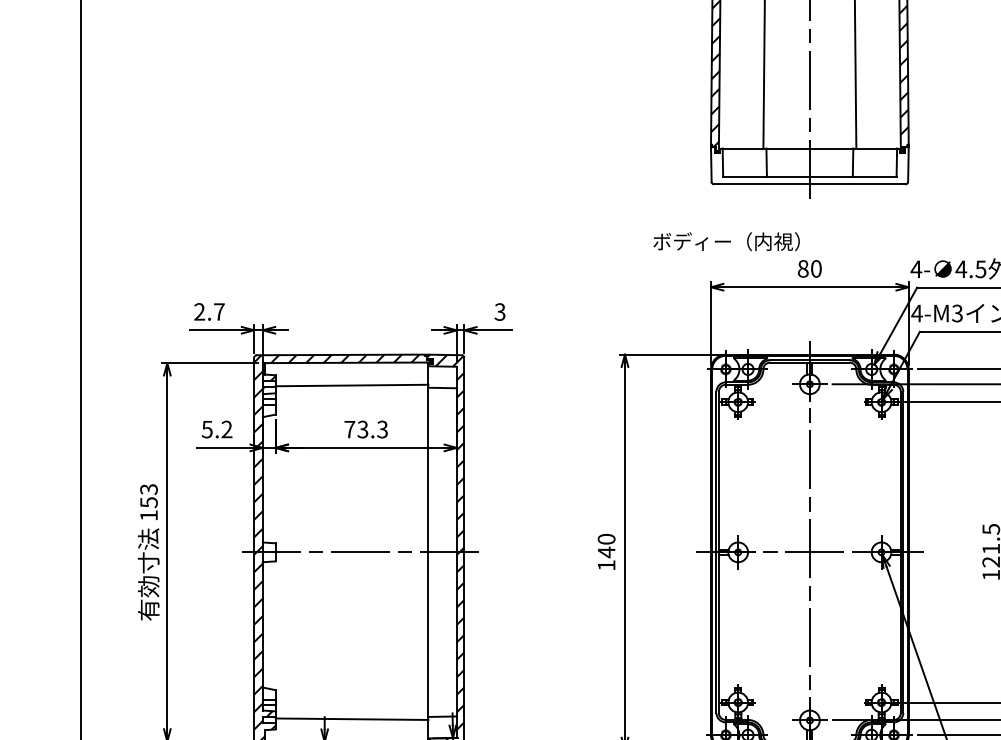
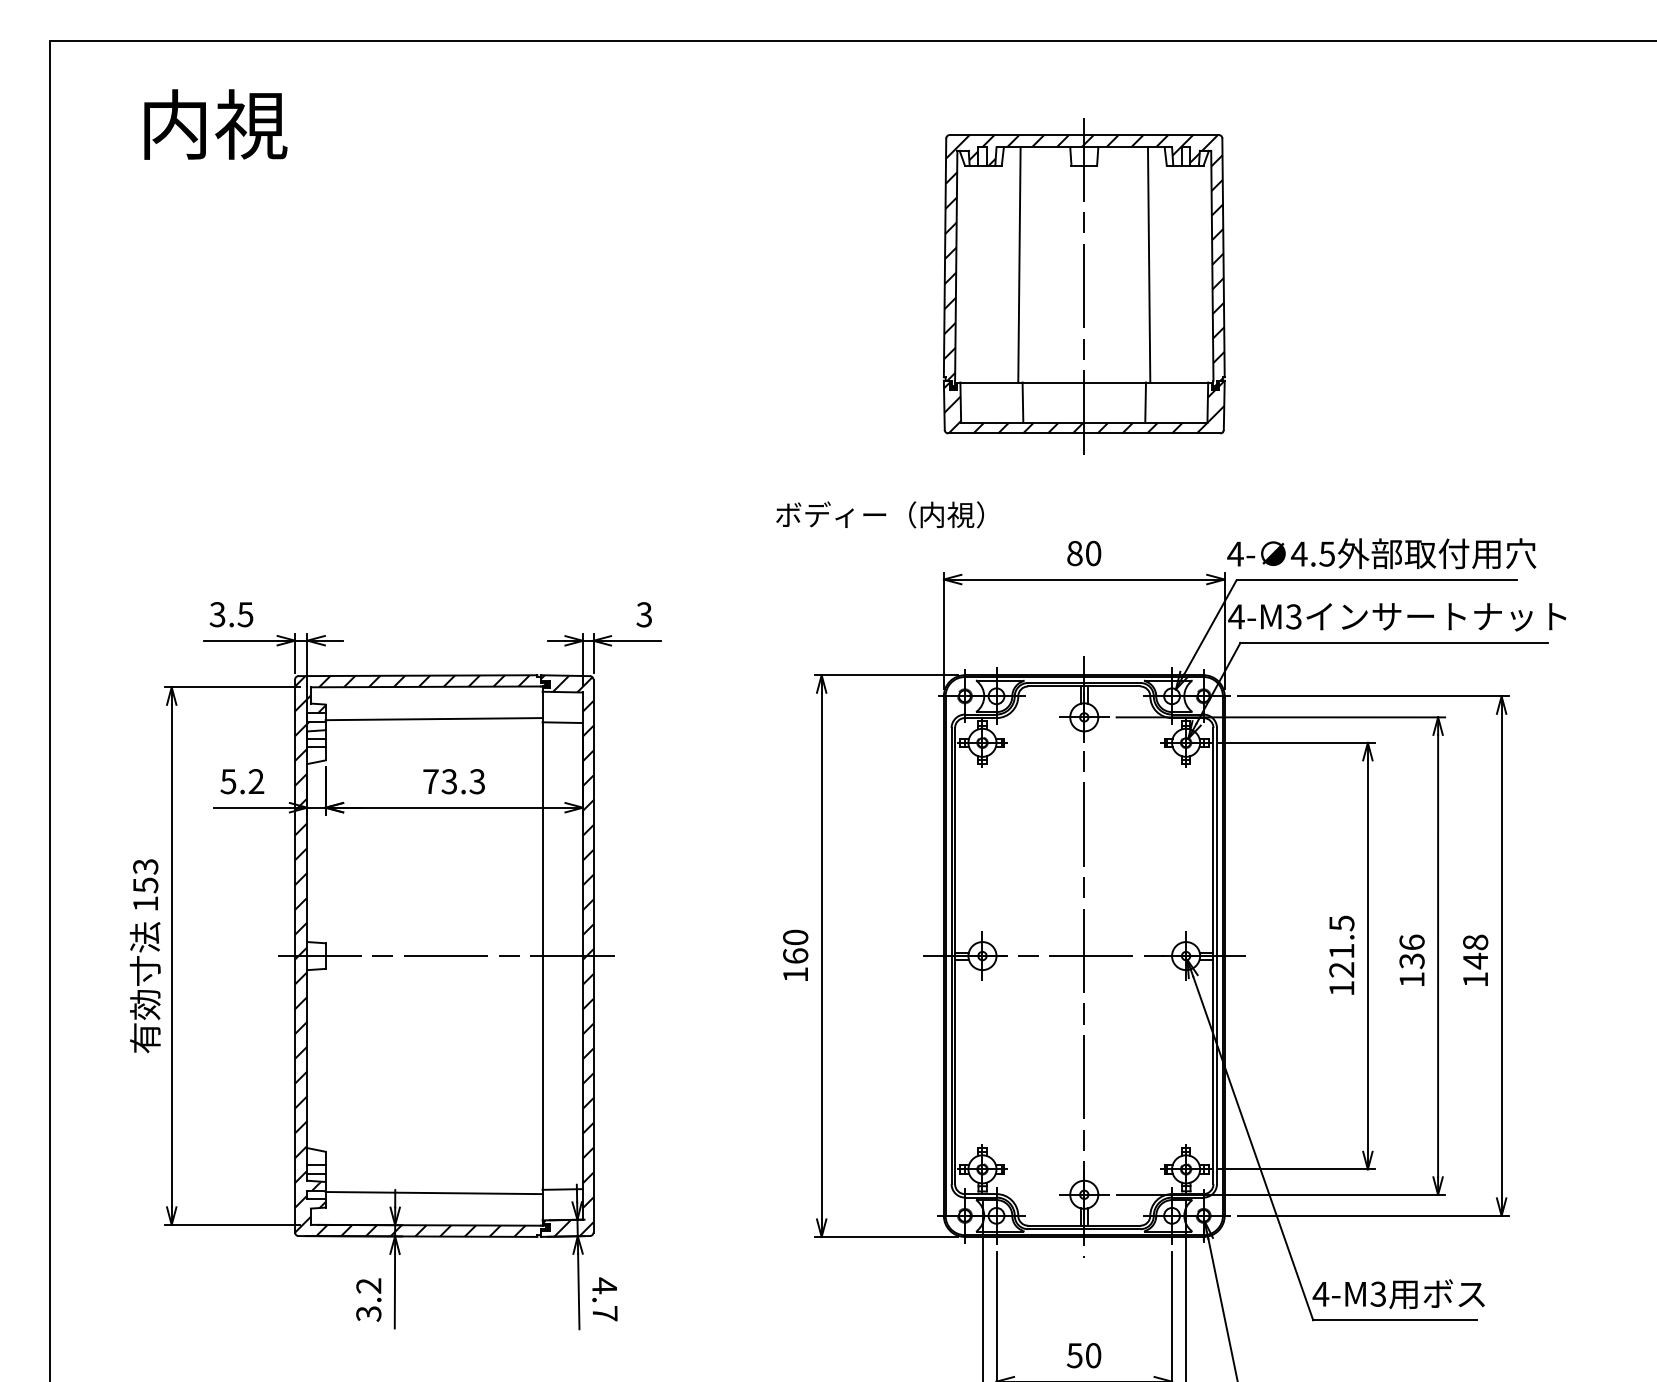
hatch: (810, 165) -> (1084, 406), added
text: (726, 241) -> (879, 514), moved
text: (209, 311) -> (231, 614), 2.7 -> 3.5
text: (606, 551) -> (795, 955), 140 -> 160

